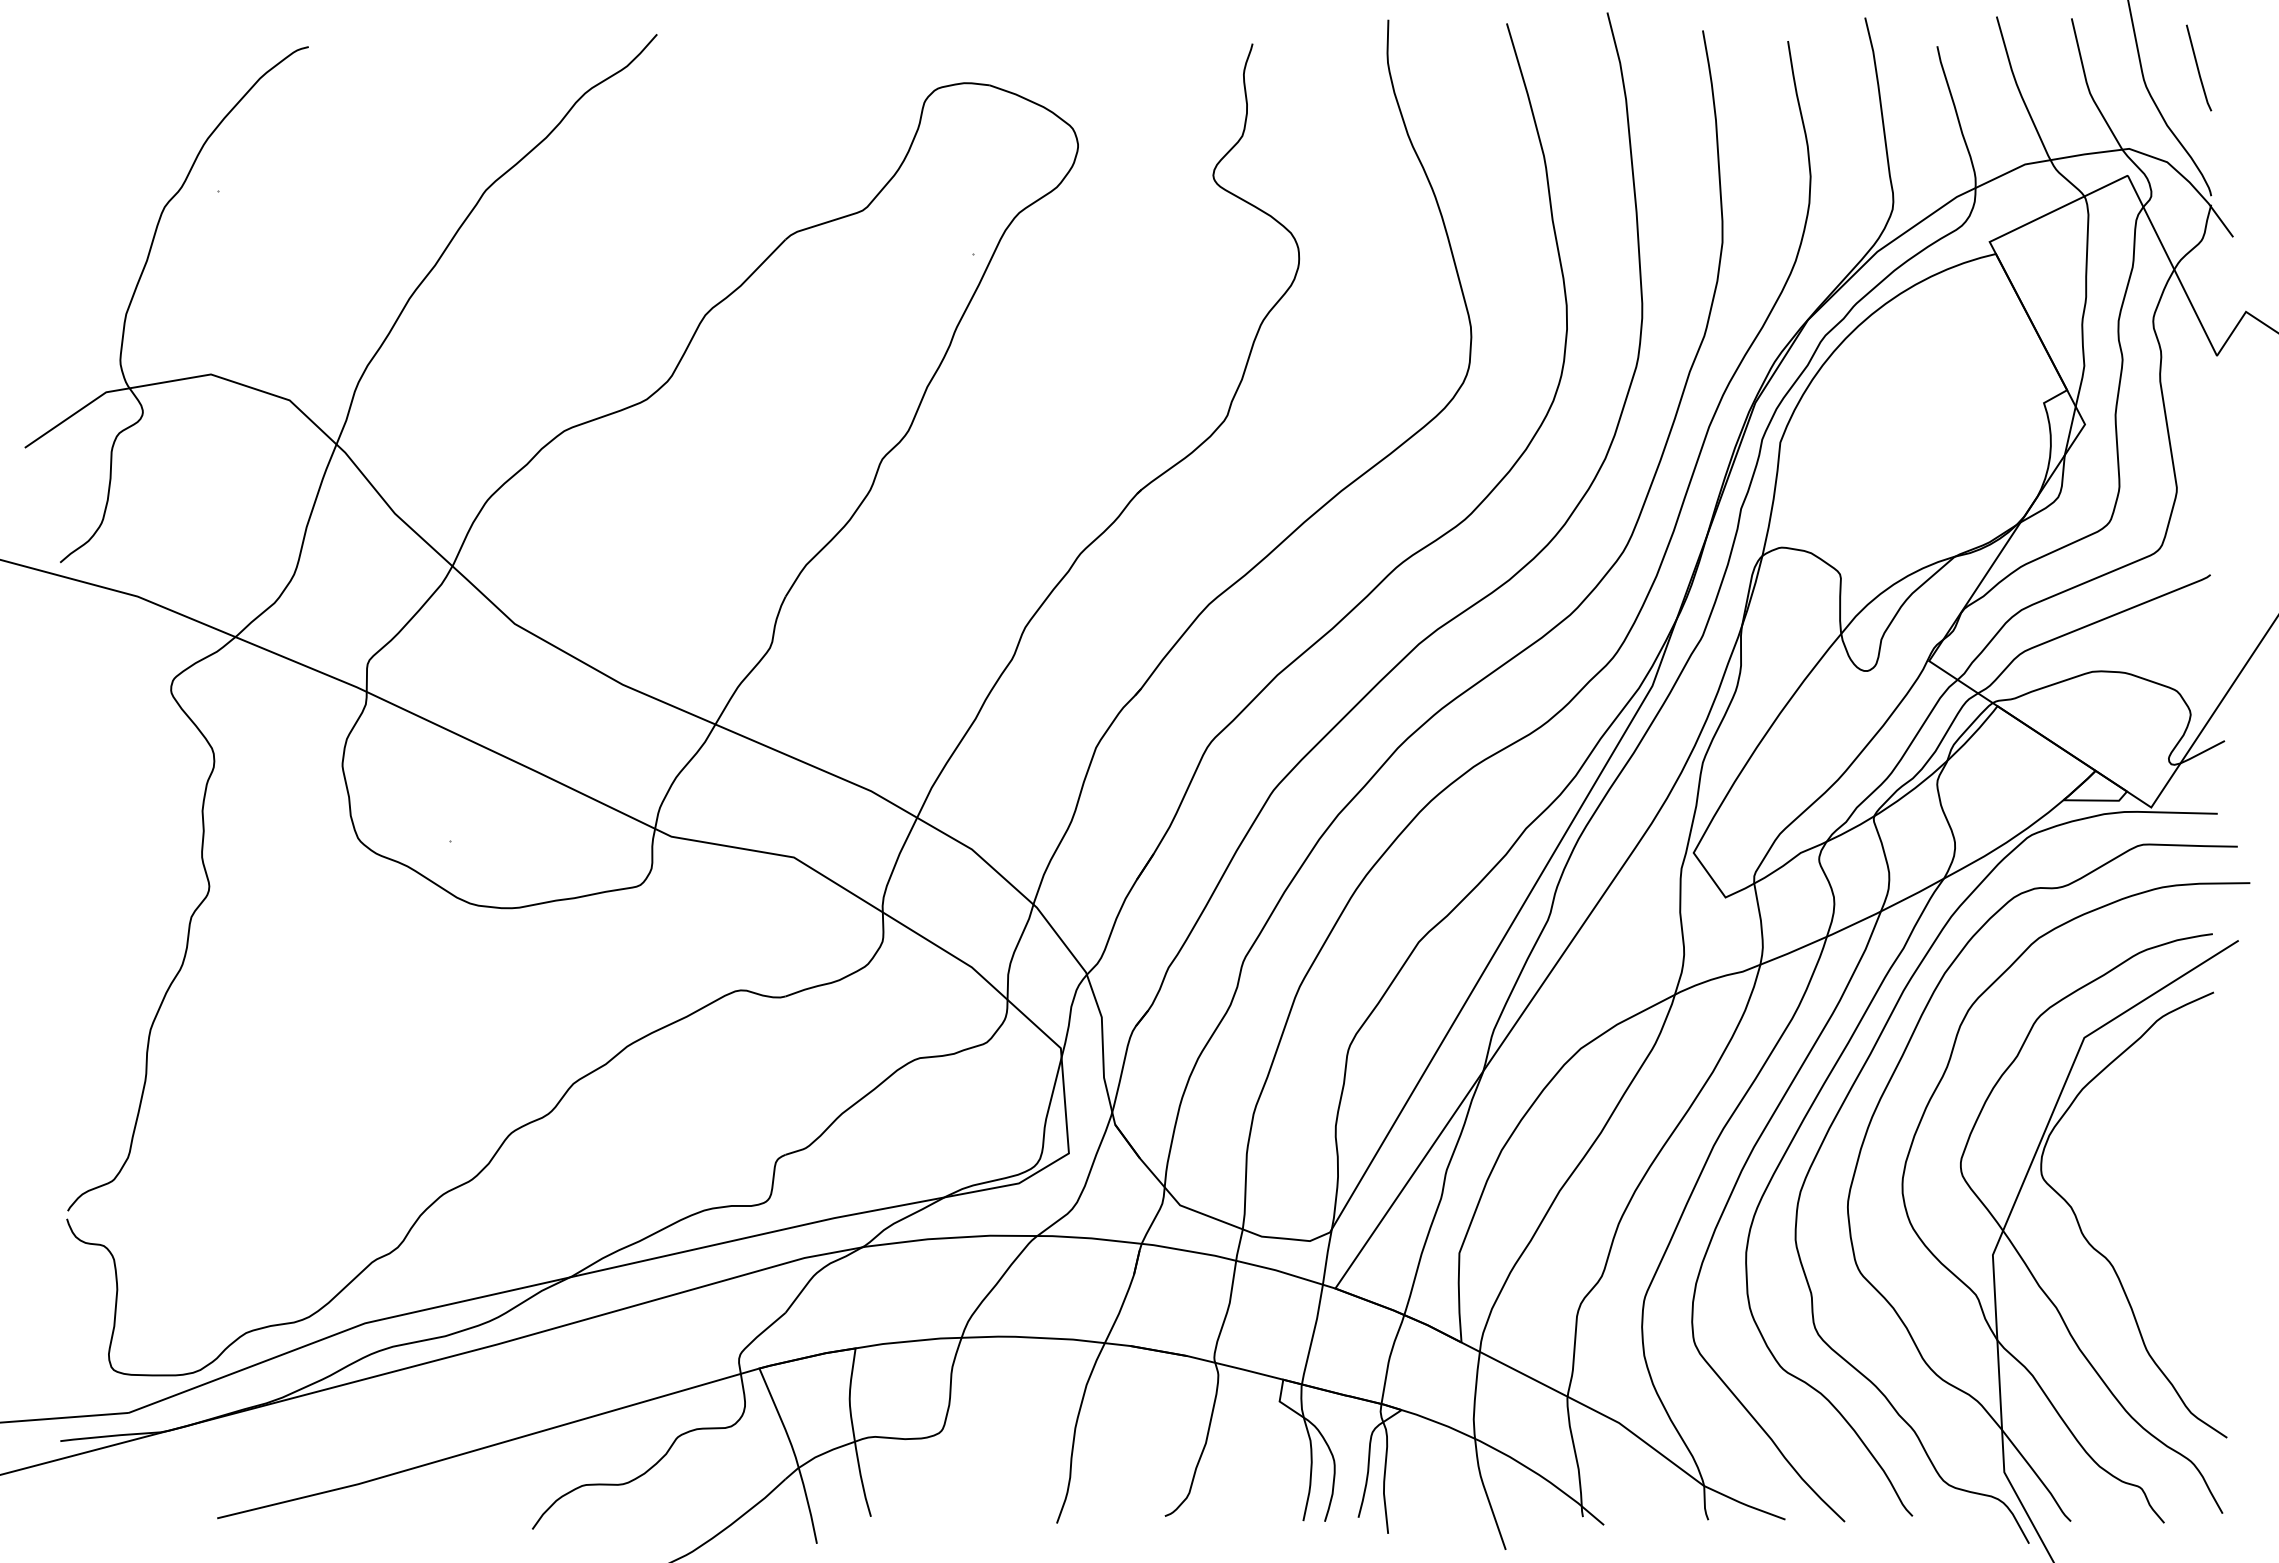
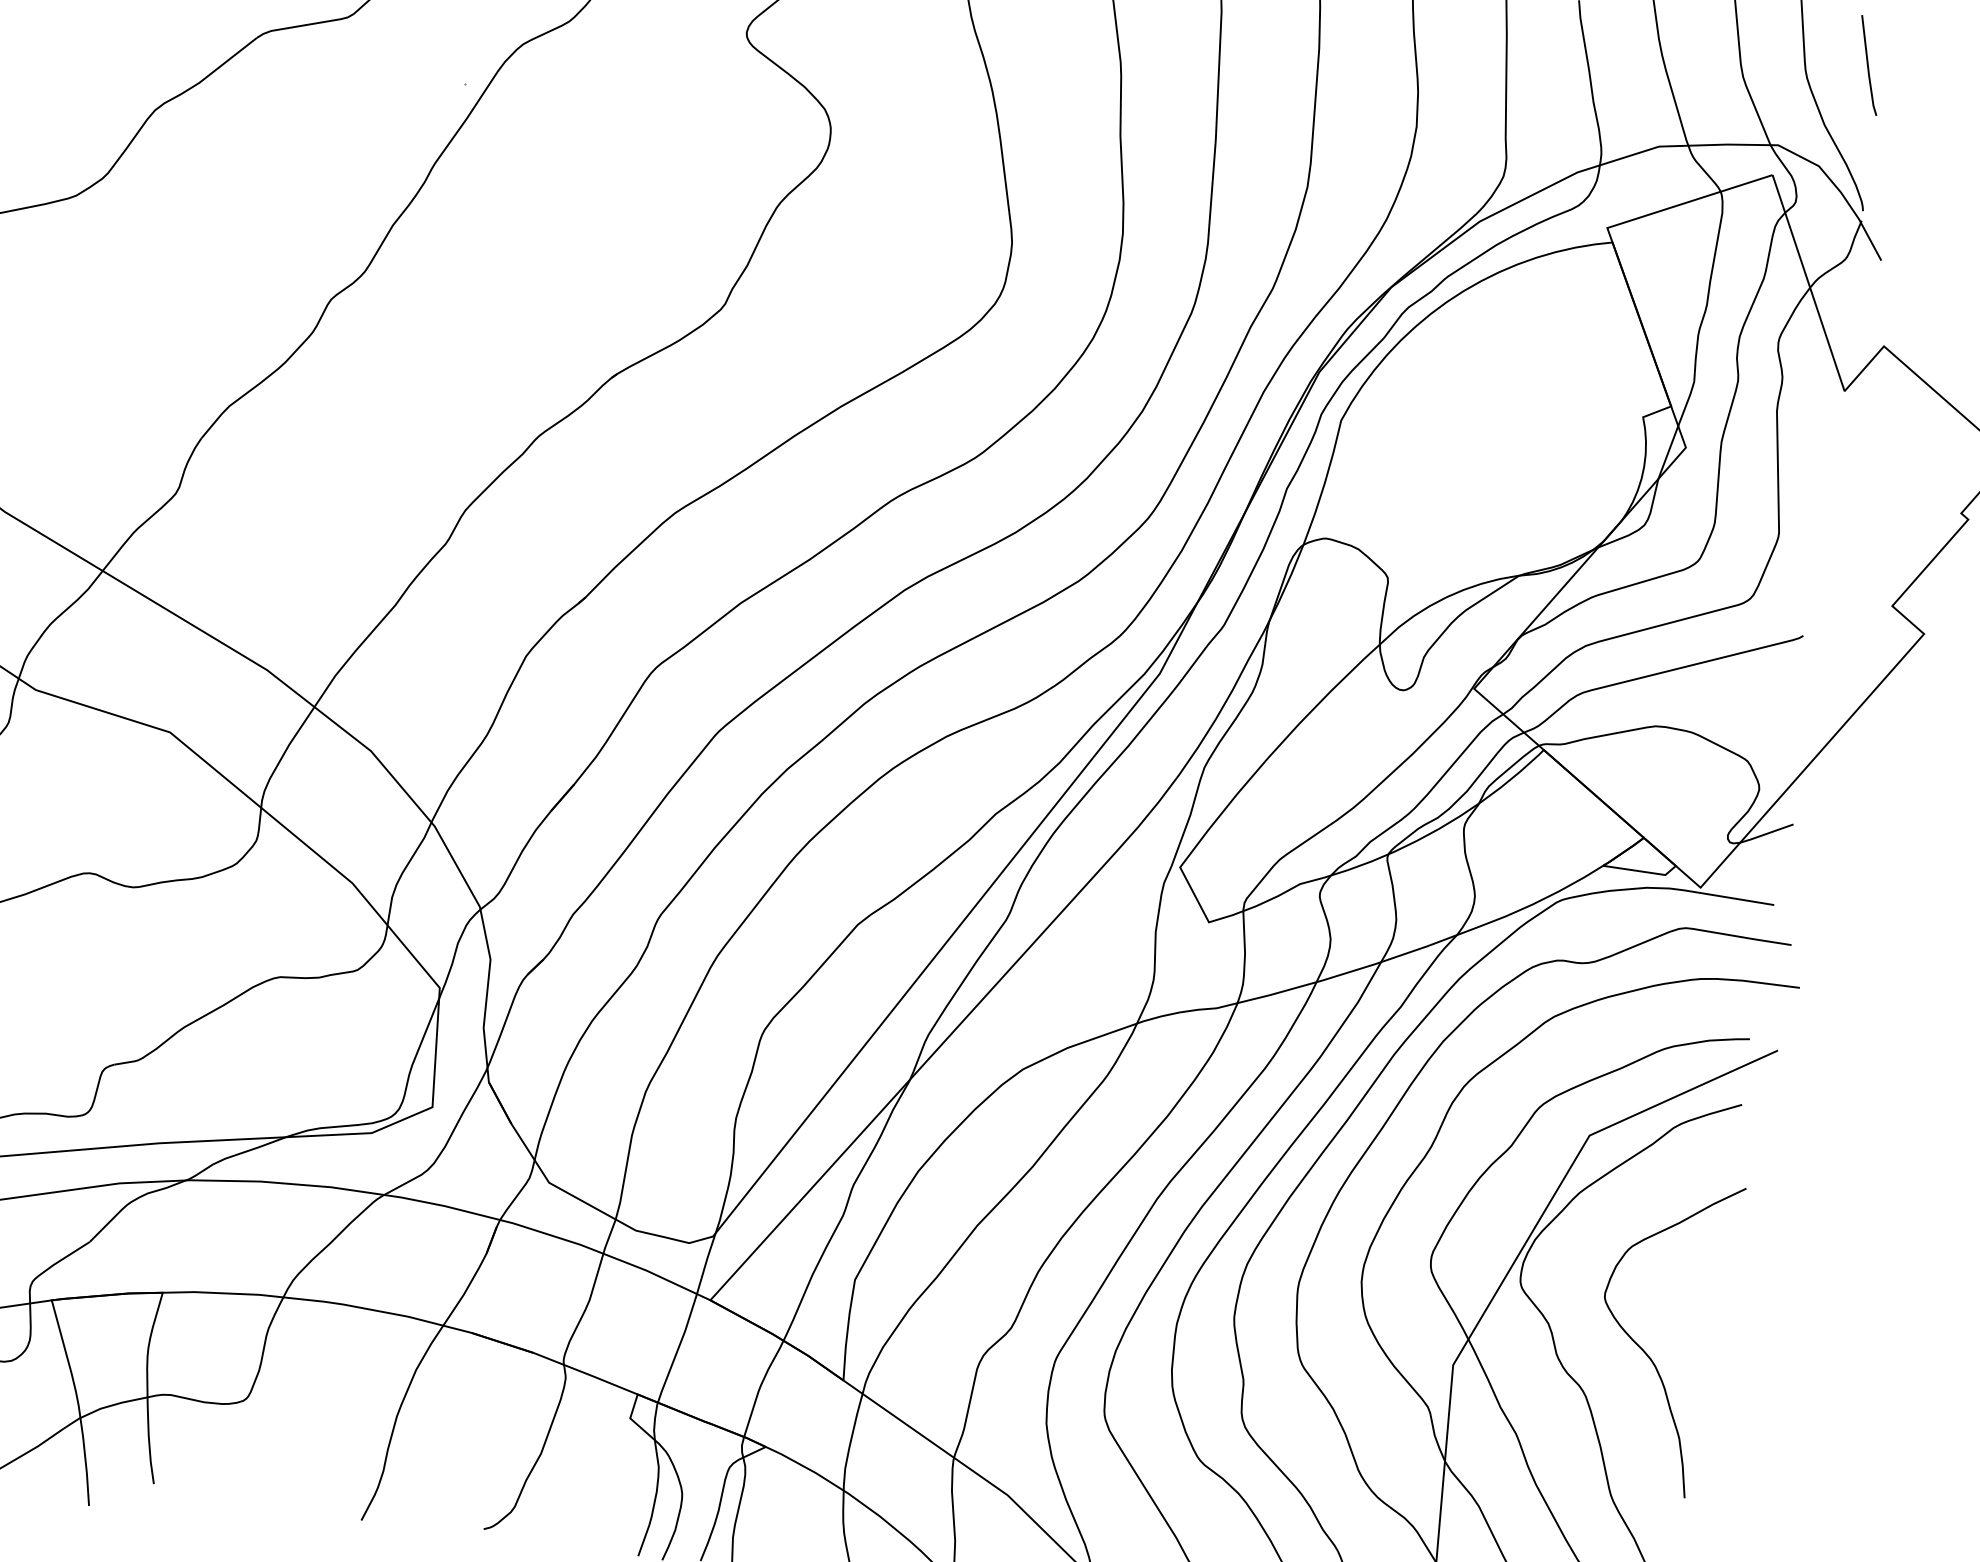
curve: (2158, 1218) -> (1644, 1349), added

